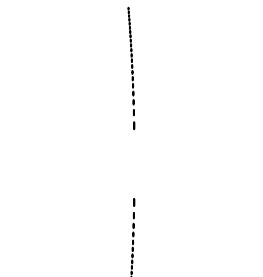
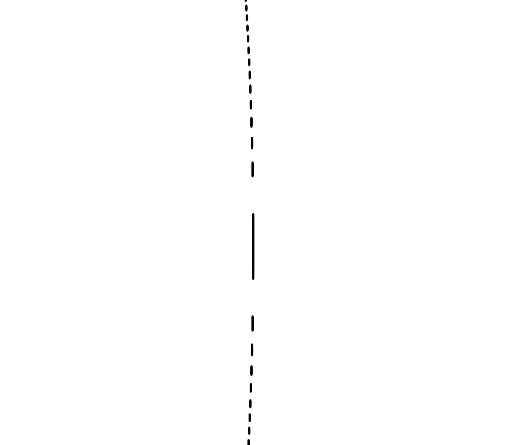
line: (134, 164) -> (253, 247), added

